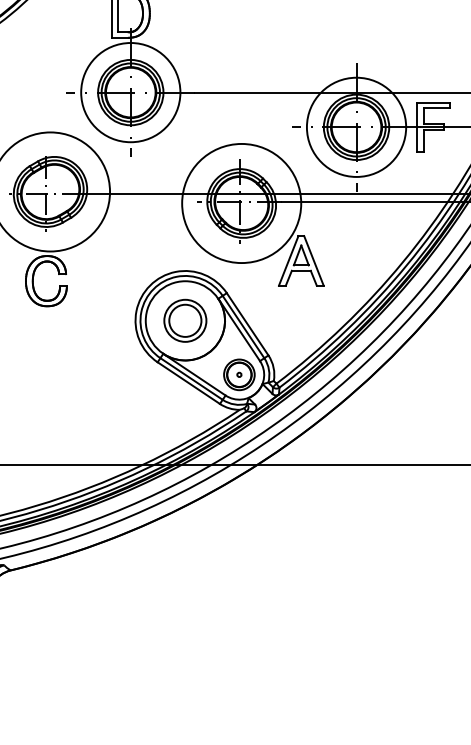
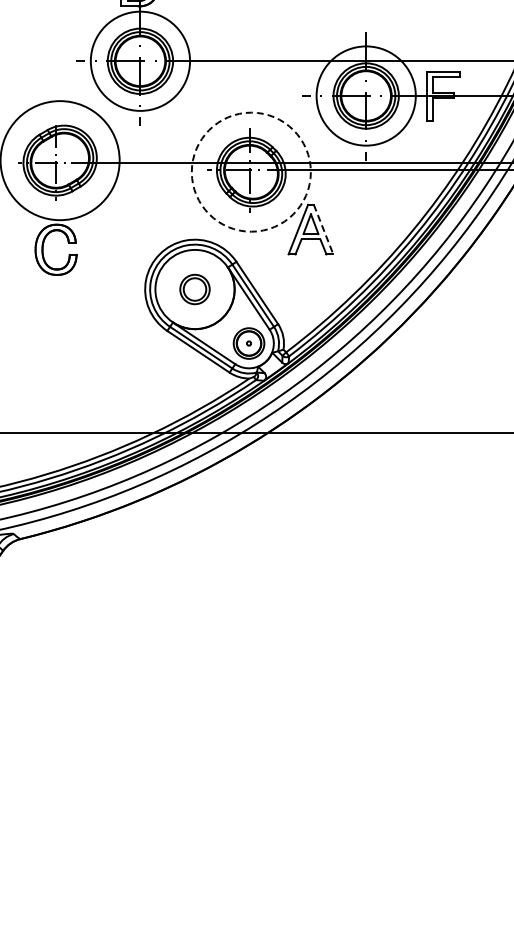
circle: (240, 202) -> (250, 171), solid -> dashed
line: (313, 260) -> (323, 229), solid -> dashed
part: (184, 320) -> (194, 289), size x0.7

